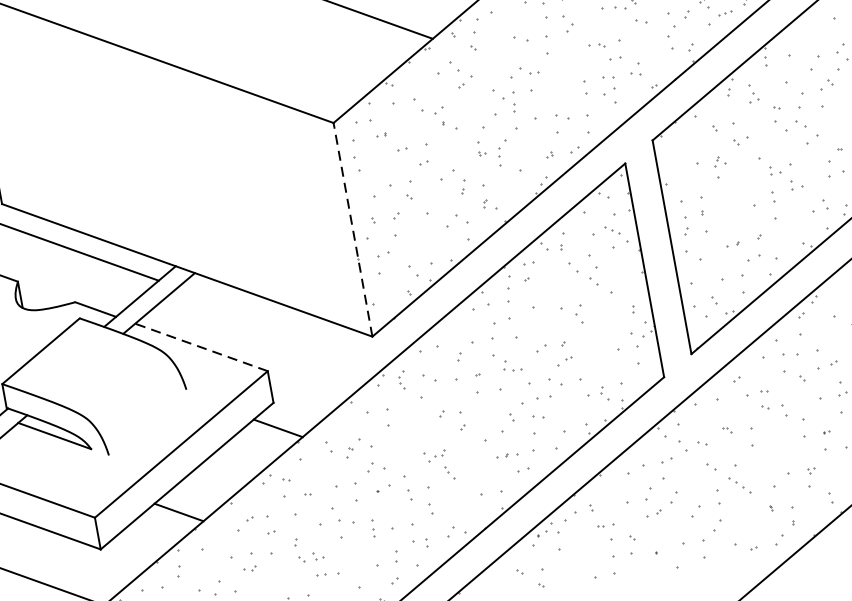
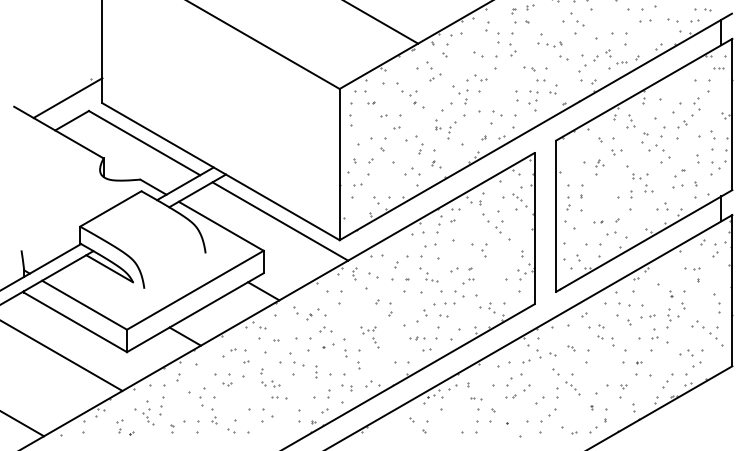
line: (352, 229) -> (339, 164), dashed -> solid
line: (284, 325) -> (280, 221), added
line: (201, 347) -> (221, 226), dashed -> solid

